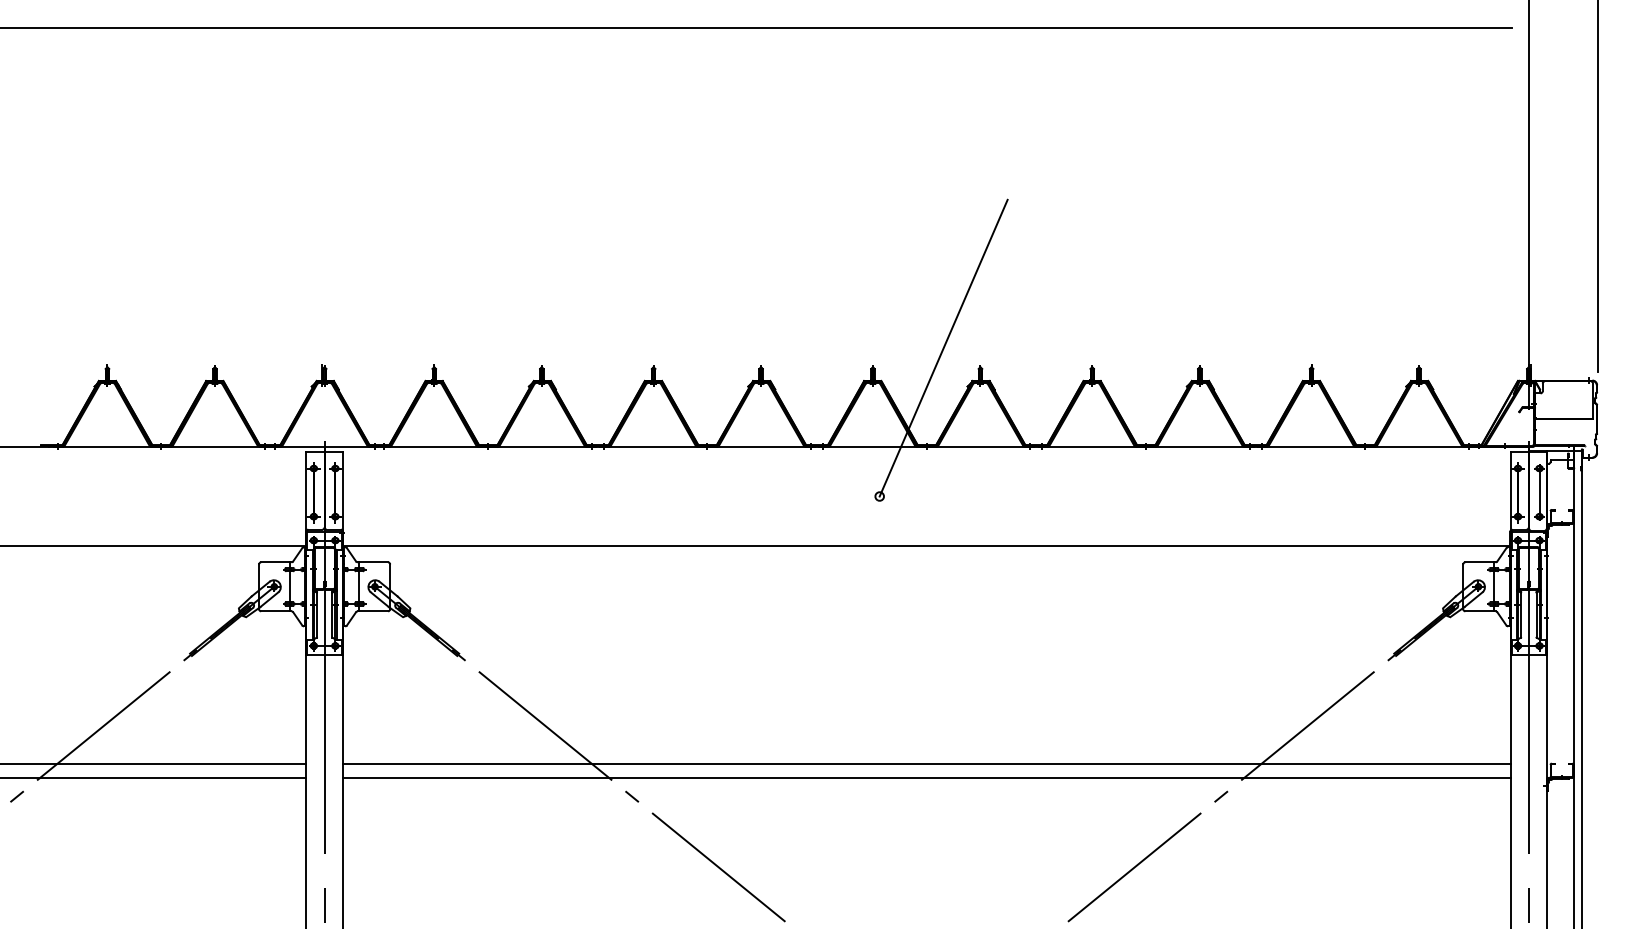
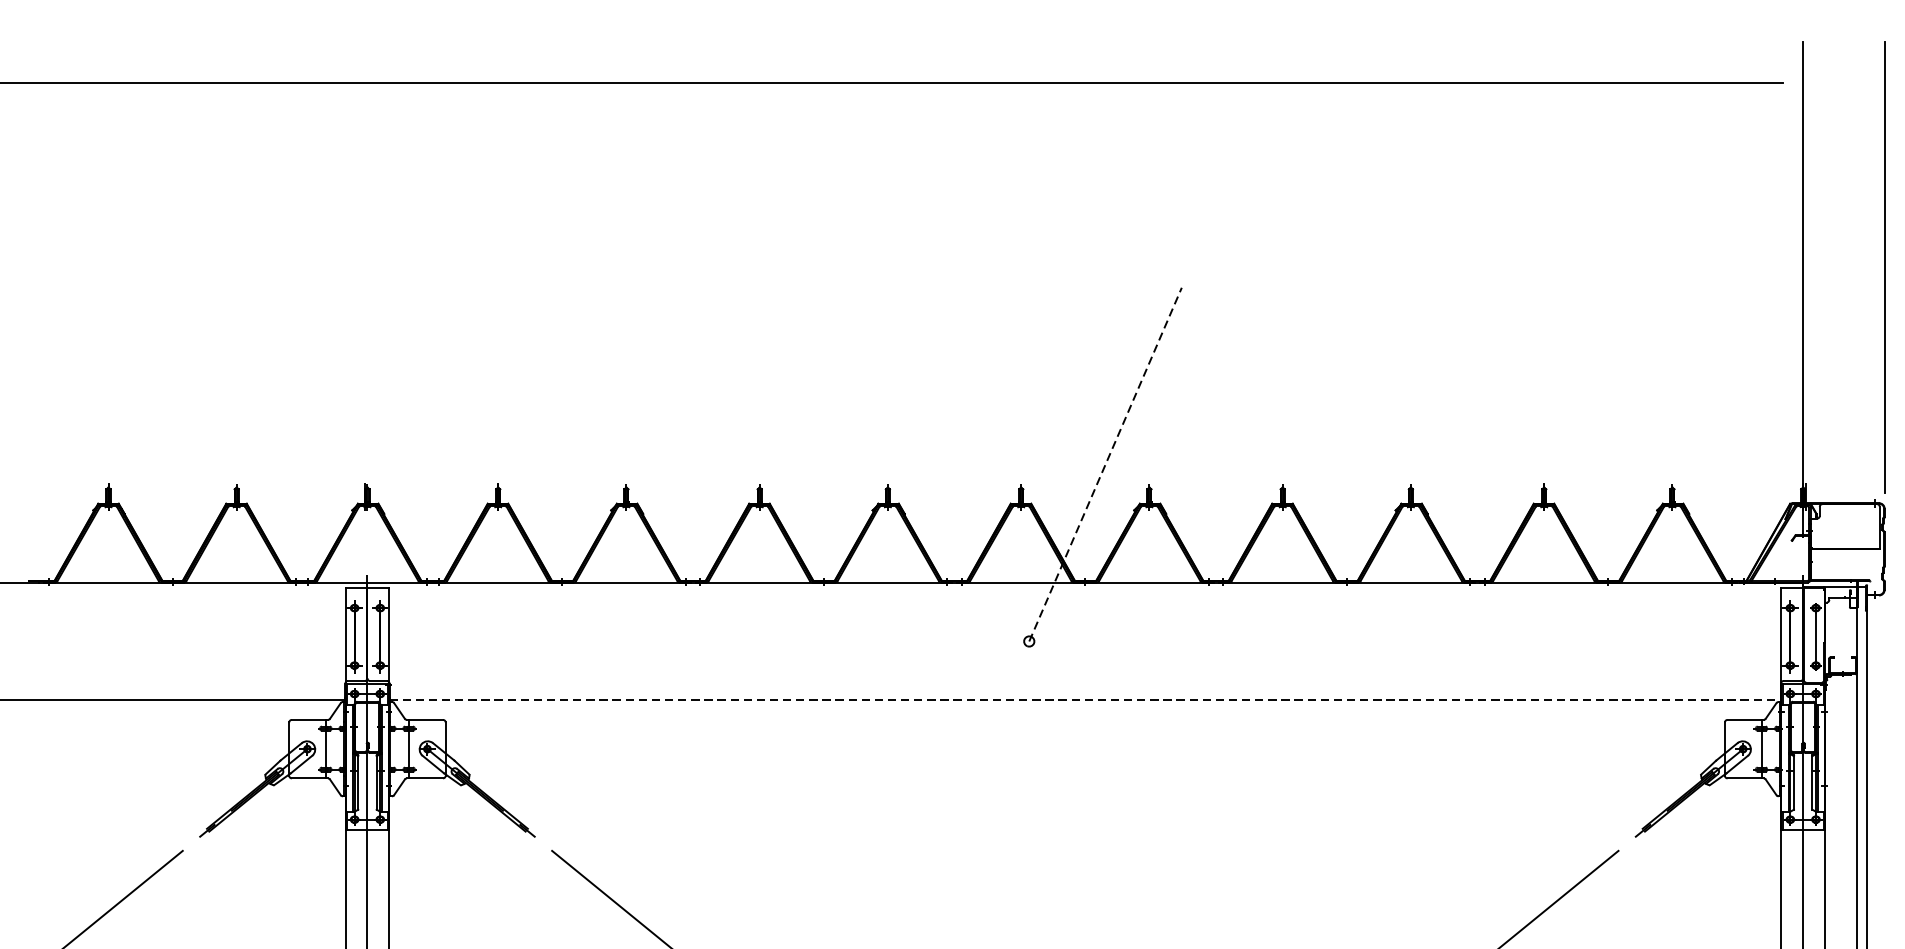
line: (943, 348) -> (1105, 464), solid -> dashed
line: (926, 545) -> (1085, 699), solid -> dashed

